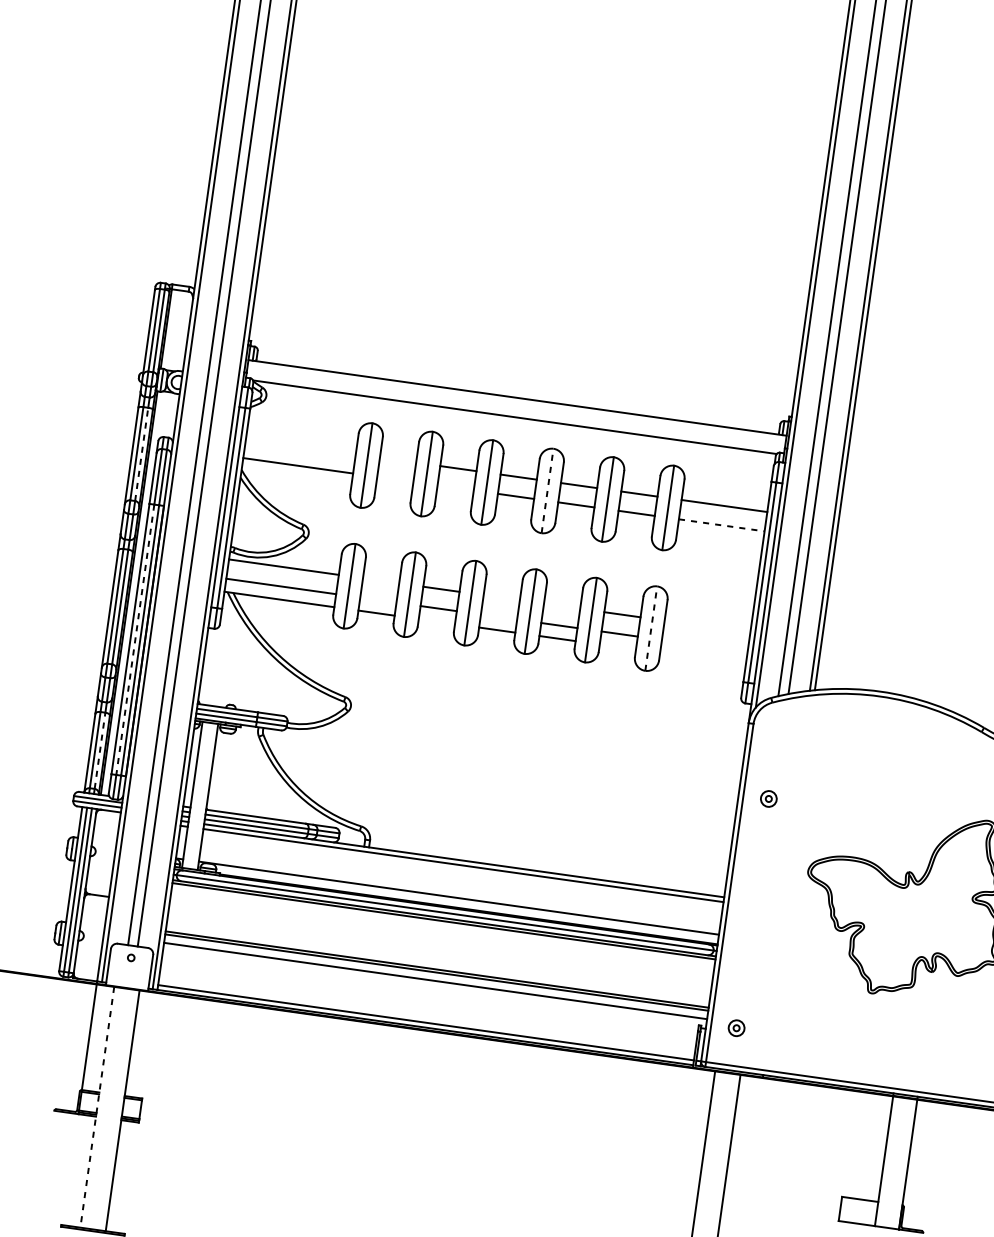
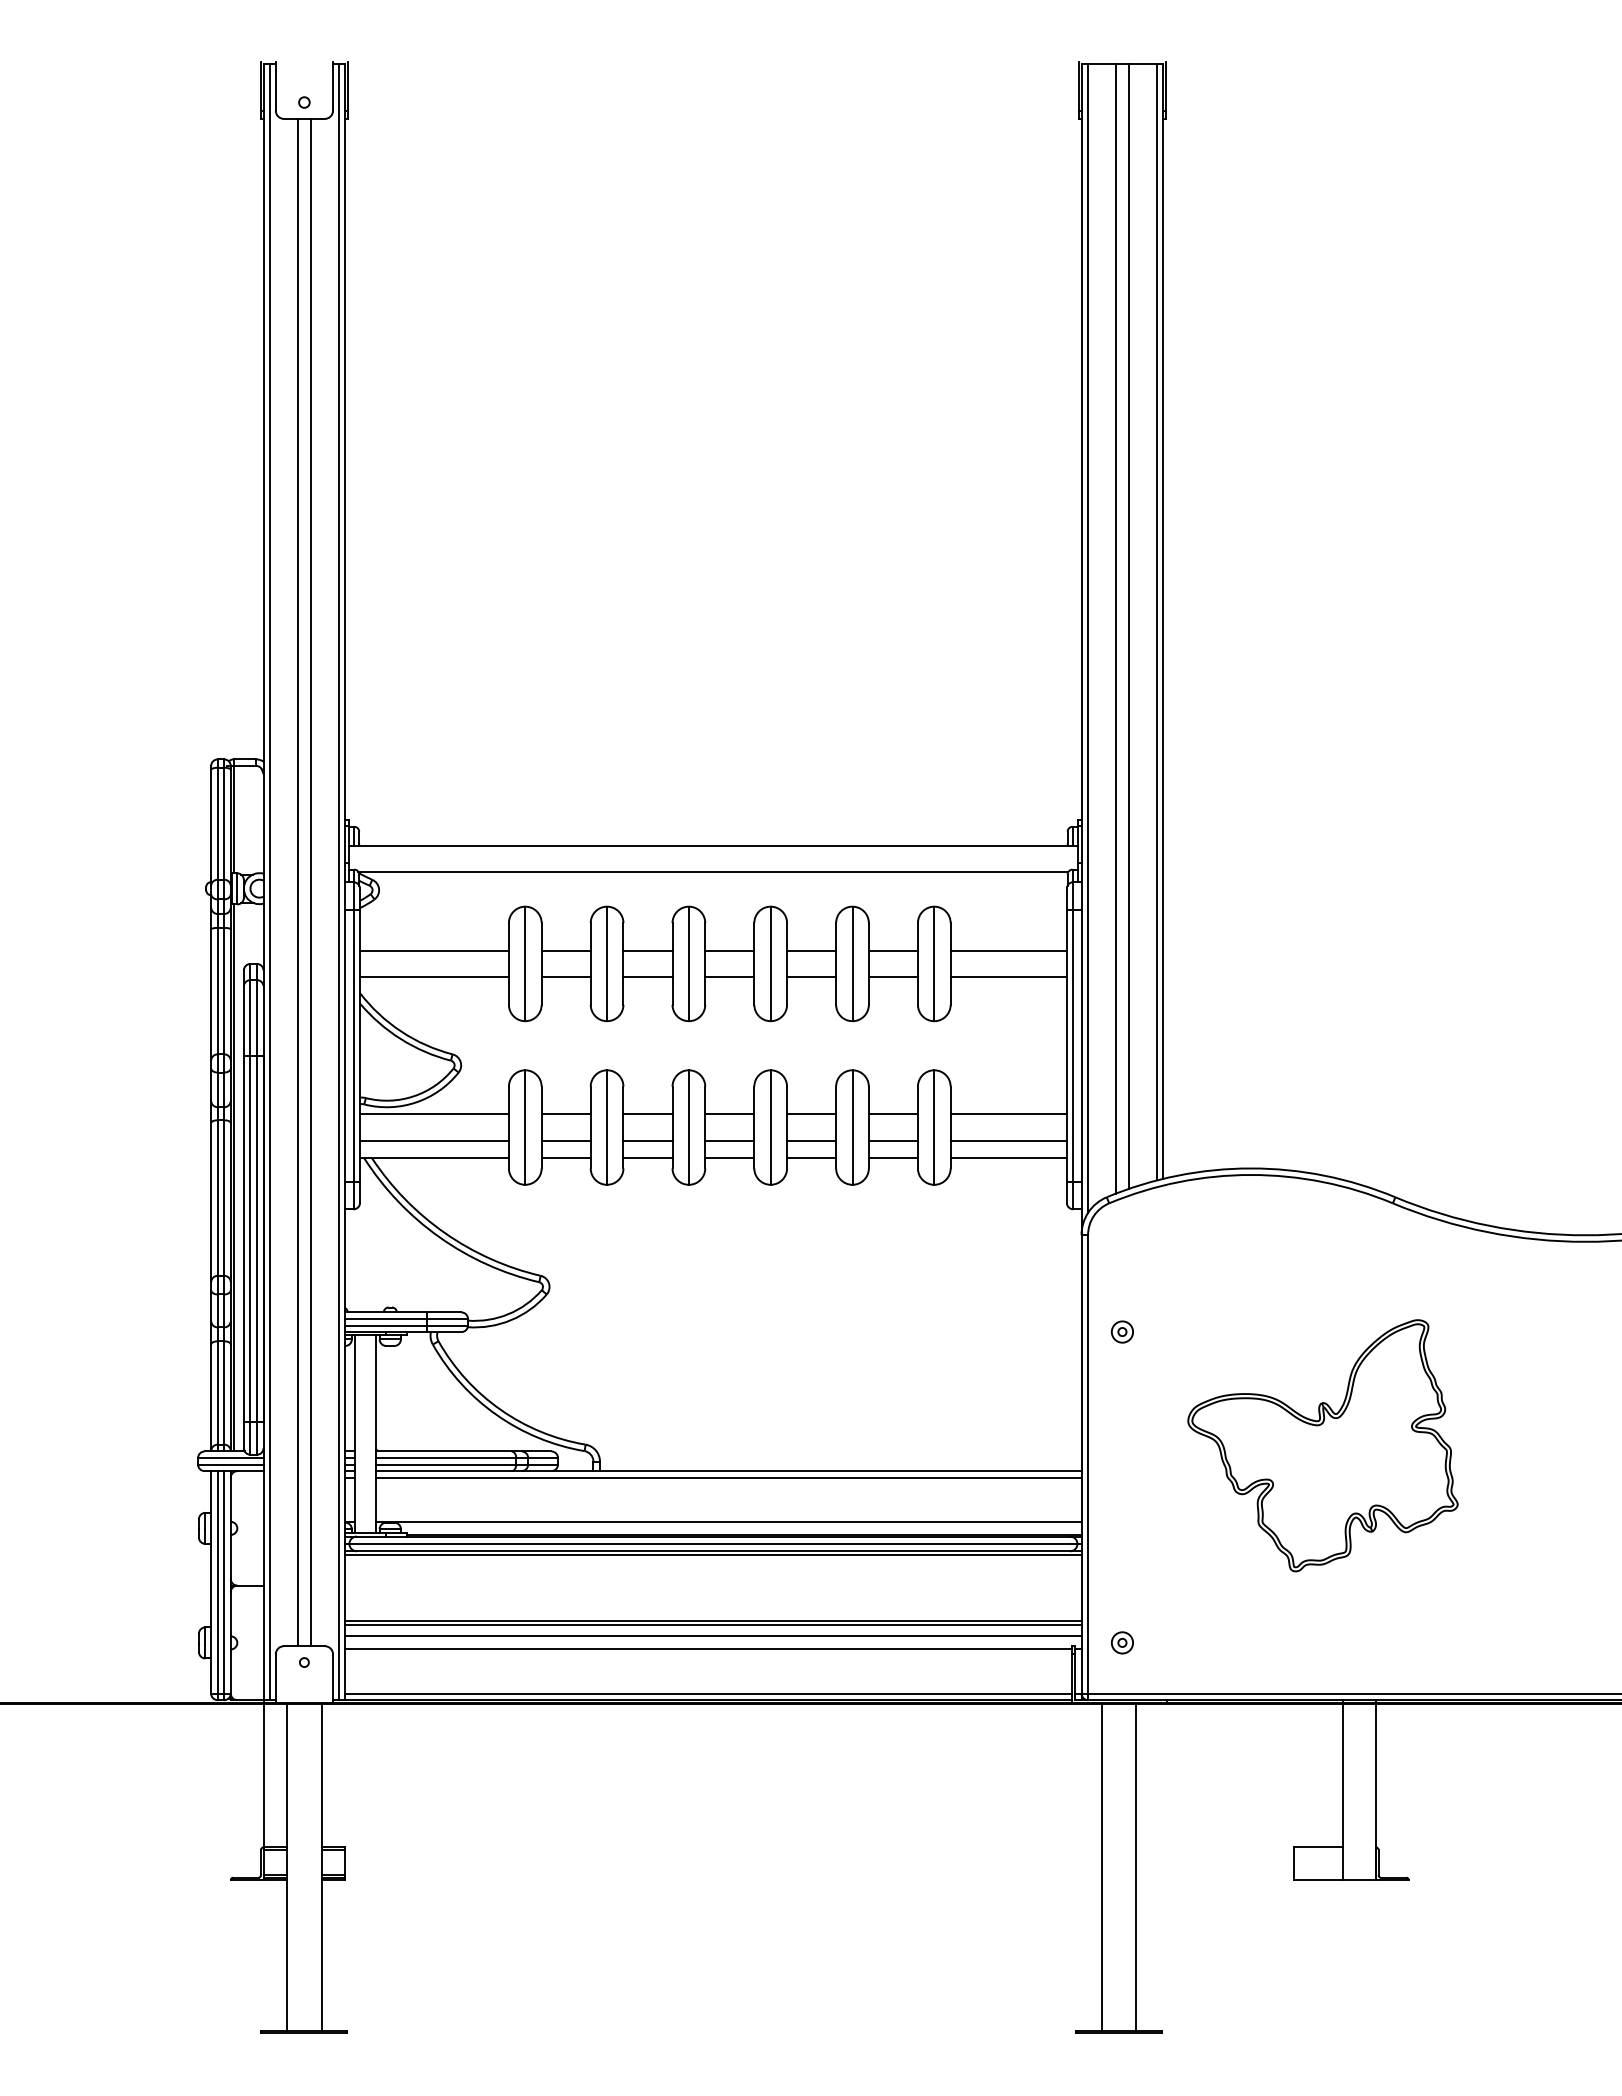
line: (300, 446) -> (434, 950), added
line: (141, 453) -> (224, 990), dashed -> solid
line: (397, 459) -> (565, 950), added
line: (394, 479) -> (565, 977), added
line: (455, 488) -> (647, 977), added
line: (547, 490) -> (770, 963), dashed -> solid
line: (722, 525) -> (1009, 977), dashed -> solid
line: (380, 580) -> (565, 1114), added
line: (501, 597) -> (729, 1114), added
line: (377, 599) -> (565, 1140), added
line: (562, 606) -> (811, 1114), added
line: (498, 616) -> (729, 1140), added
line: (436, 621) -> (647, 1158), added
line: (707, 626) -> (1008, 1114), added
line: (651, 628) -> (934, 1127), dashed -> solid
line: (135, 640) -> (250, 1239), dashed -> solid
line: (704, 645) -> (1008, 1140), added
line: (617, 647) -> (892, 1158), added
line: (702, 659) -> (1008, 1158), added
line: (100, 750) -> (224, 1392), dashed -> solid
line: (430, 990) -> (708, 1649), added
line: (97, 1107) -> (287, 1867), dashed -> solid

